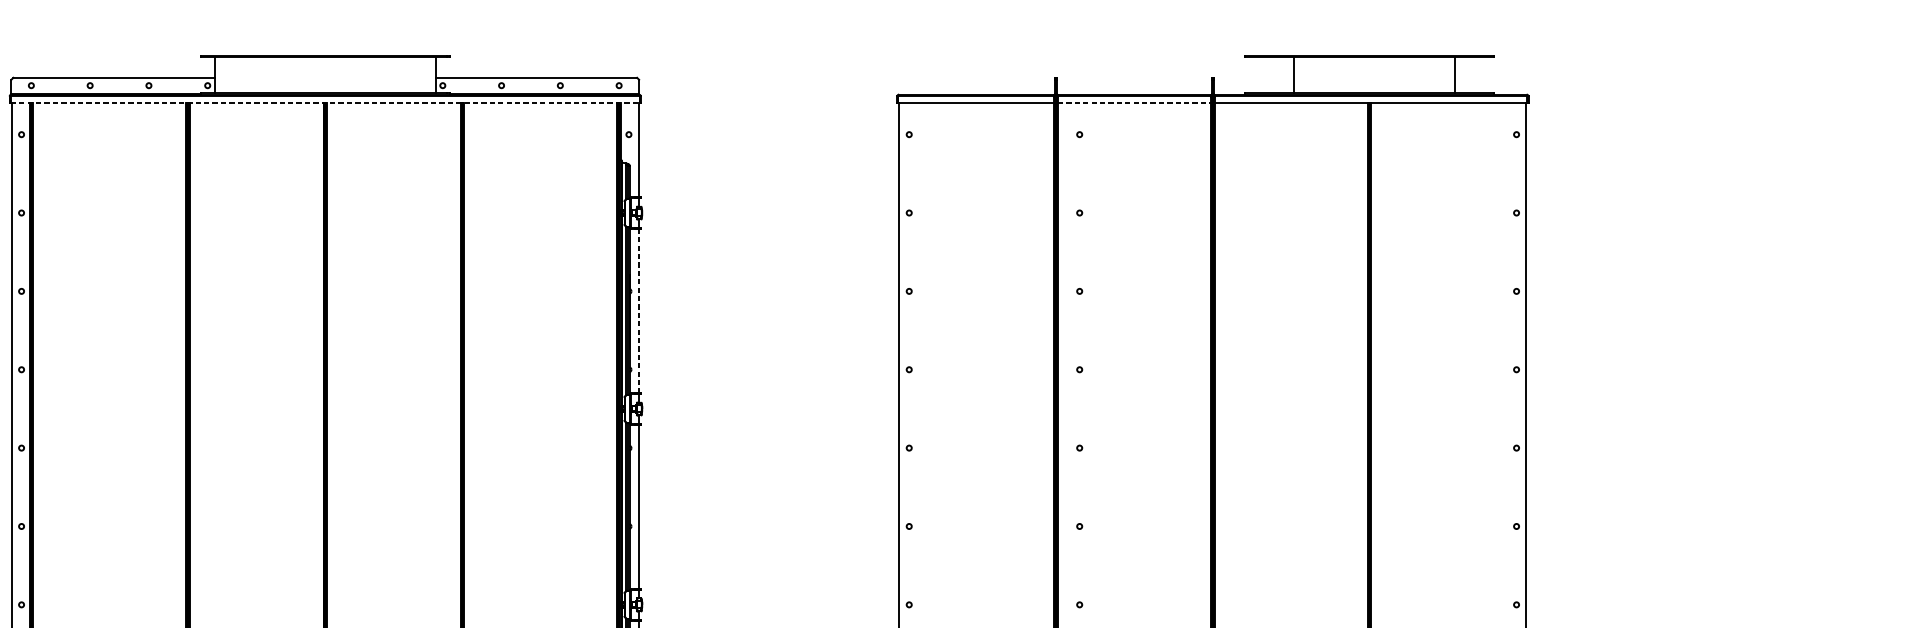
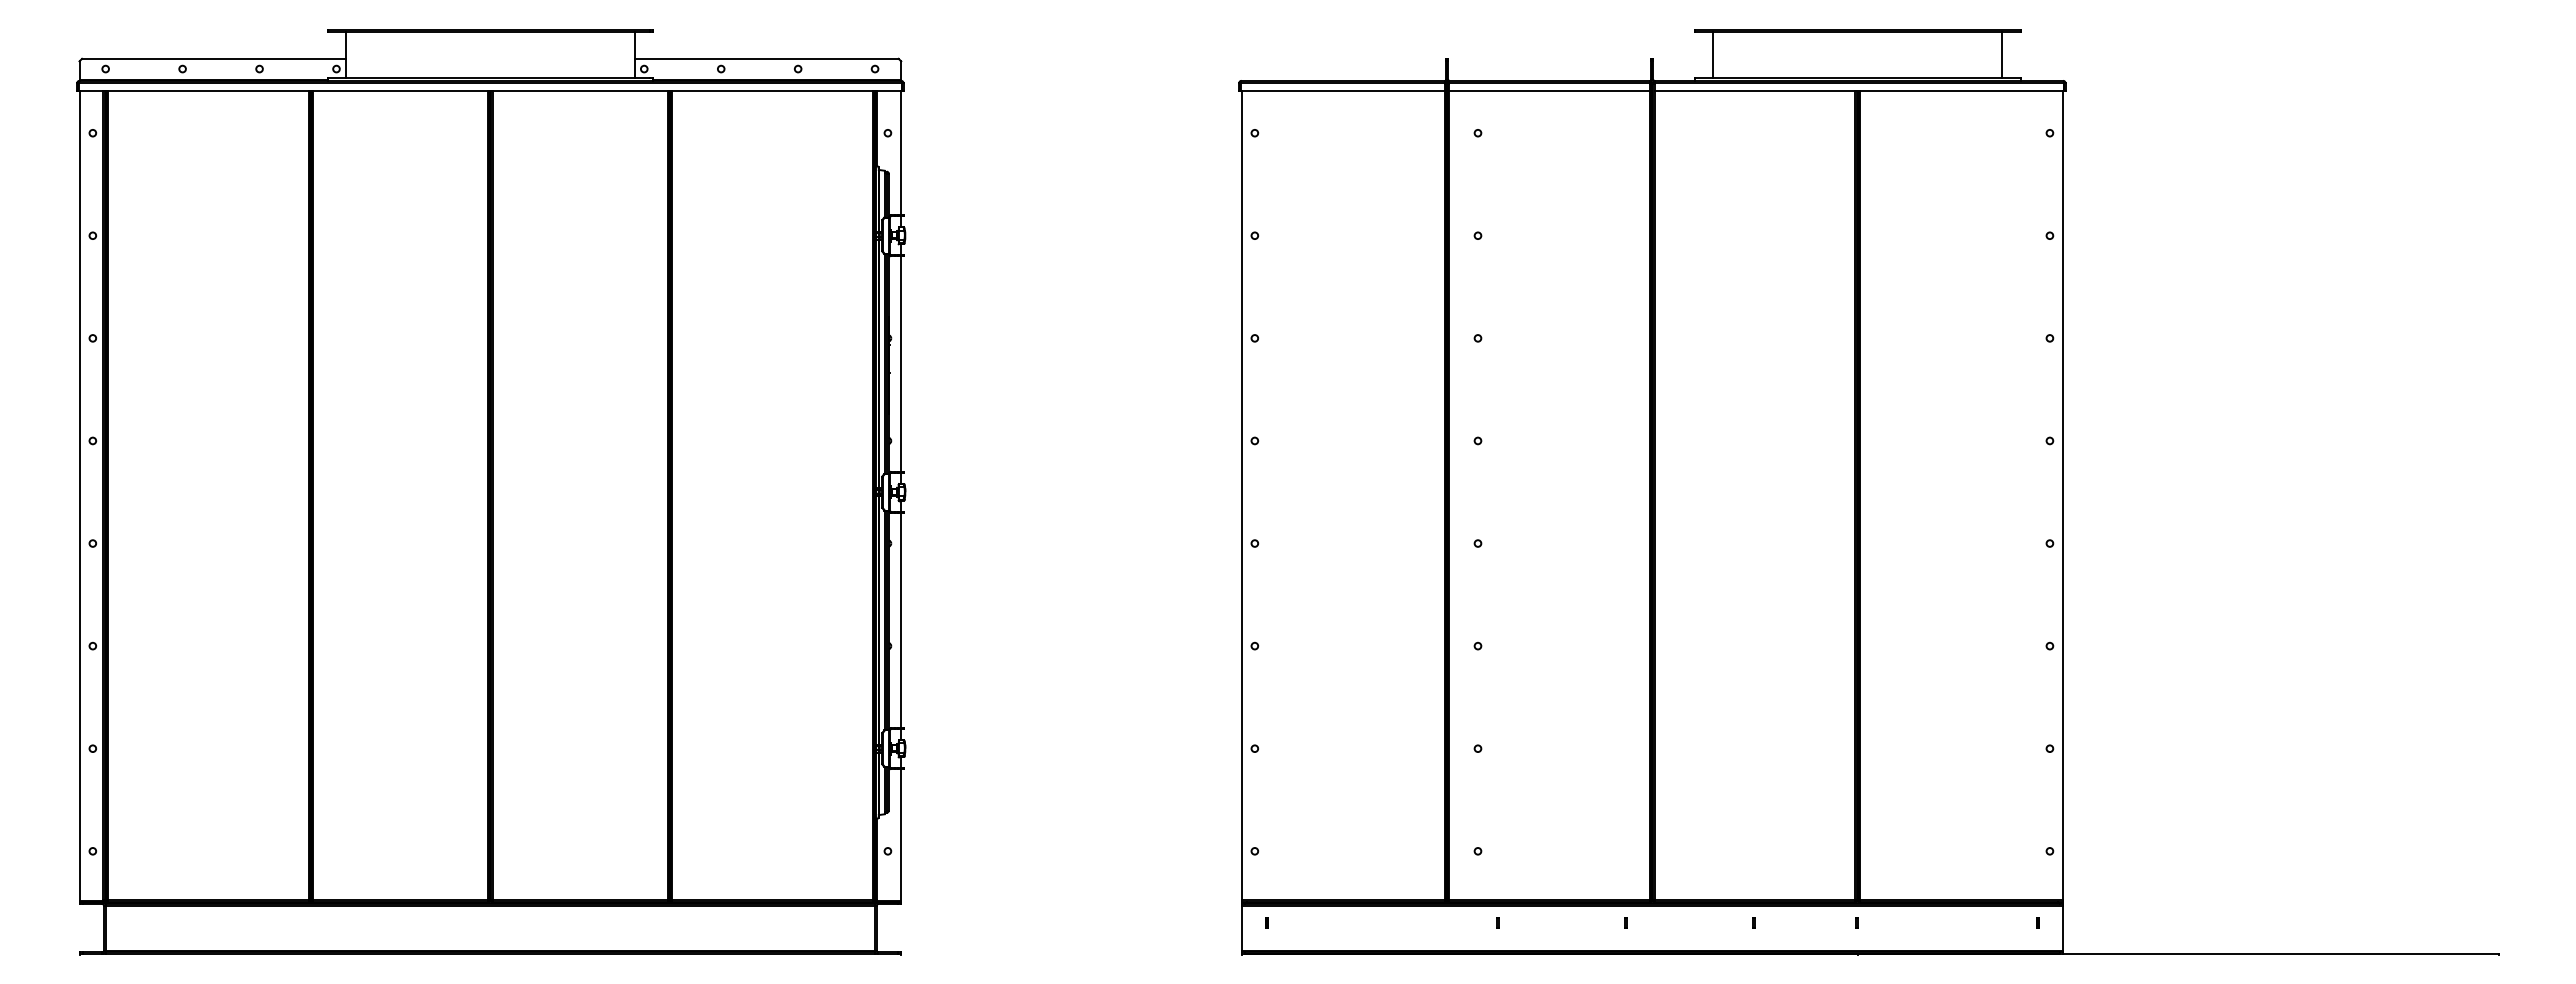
line: (1294, 75) -> (1713, 55), moved
line: (1455, 75) -> (2002, 55), moved
line: (325, 102) -> (490, 91), dashed -> solid
line: (1135, 102) -> (1550, 91), dashed -> solid
line: (638, 311) -> (900, 364), dashed -> solid

